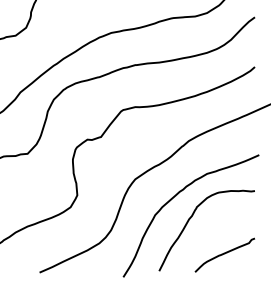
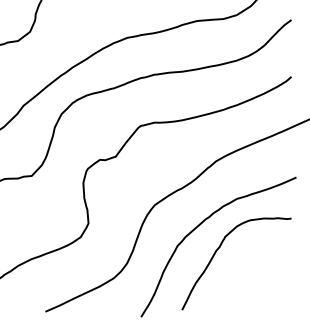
curve: (224, 254) -> (256, 291), removed

